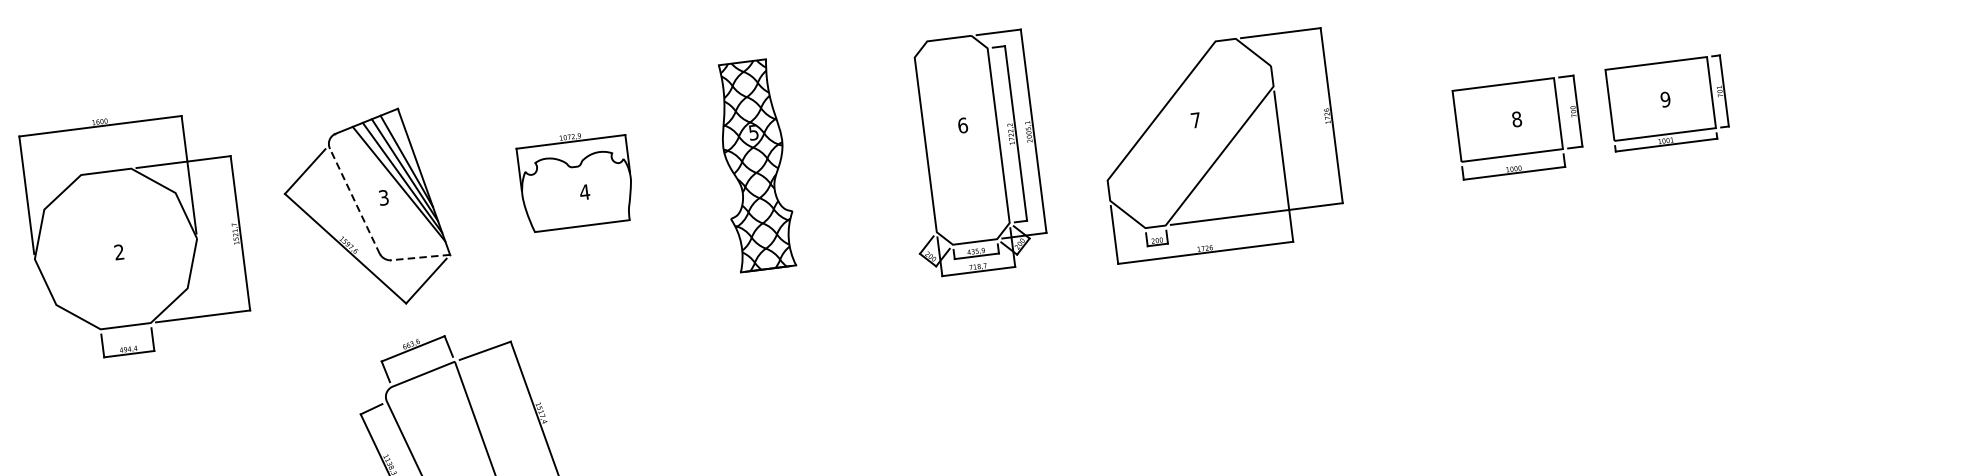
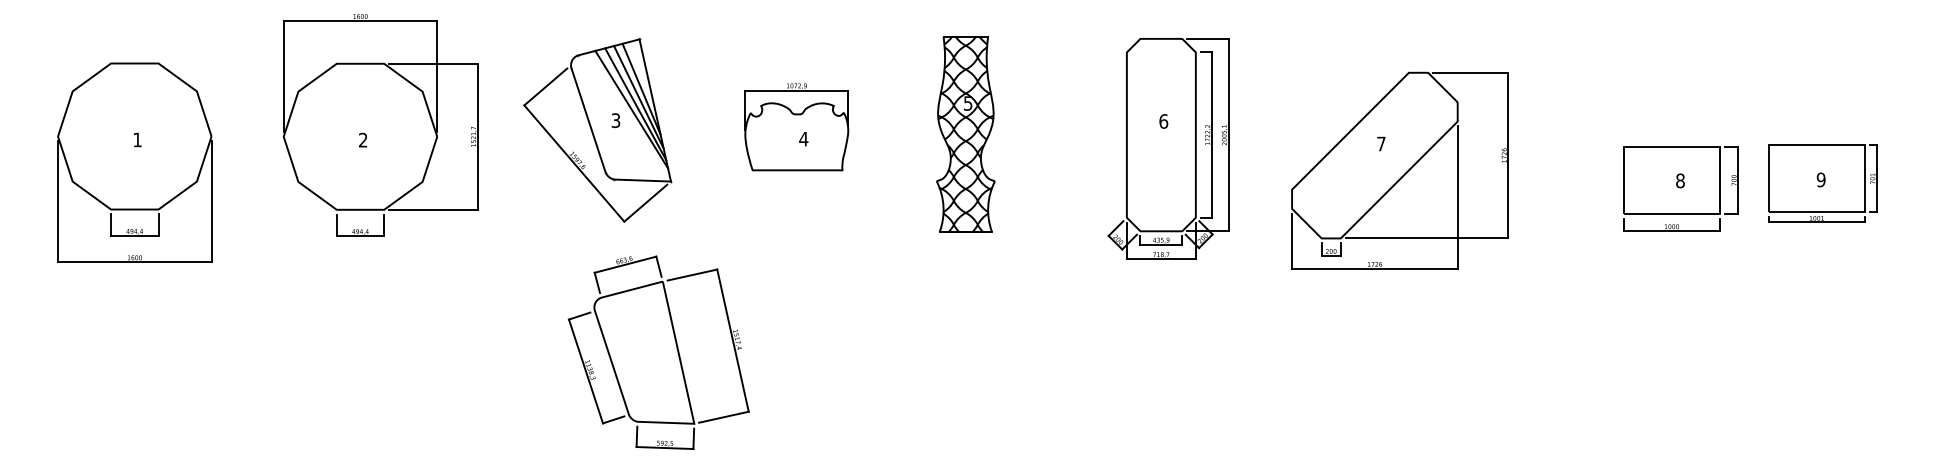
line: (354, 201) -> (588, 120), dashed -> solid
line: (419, 257) -> (642, 180), dashed -> solid

